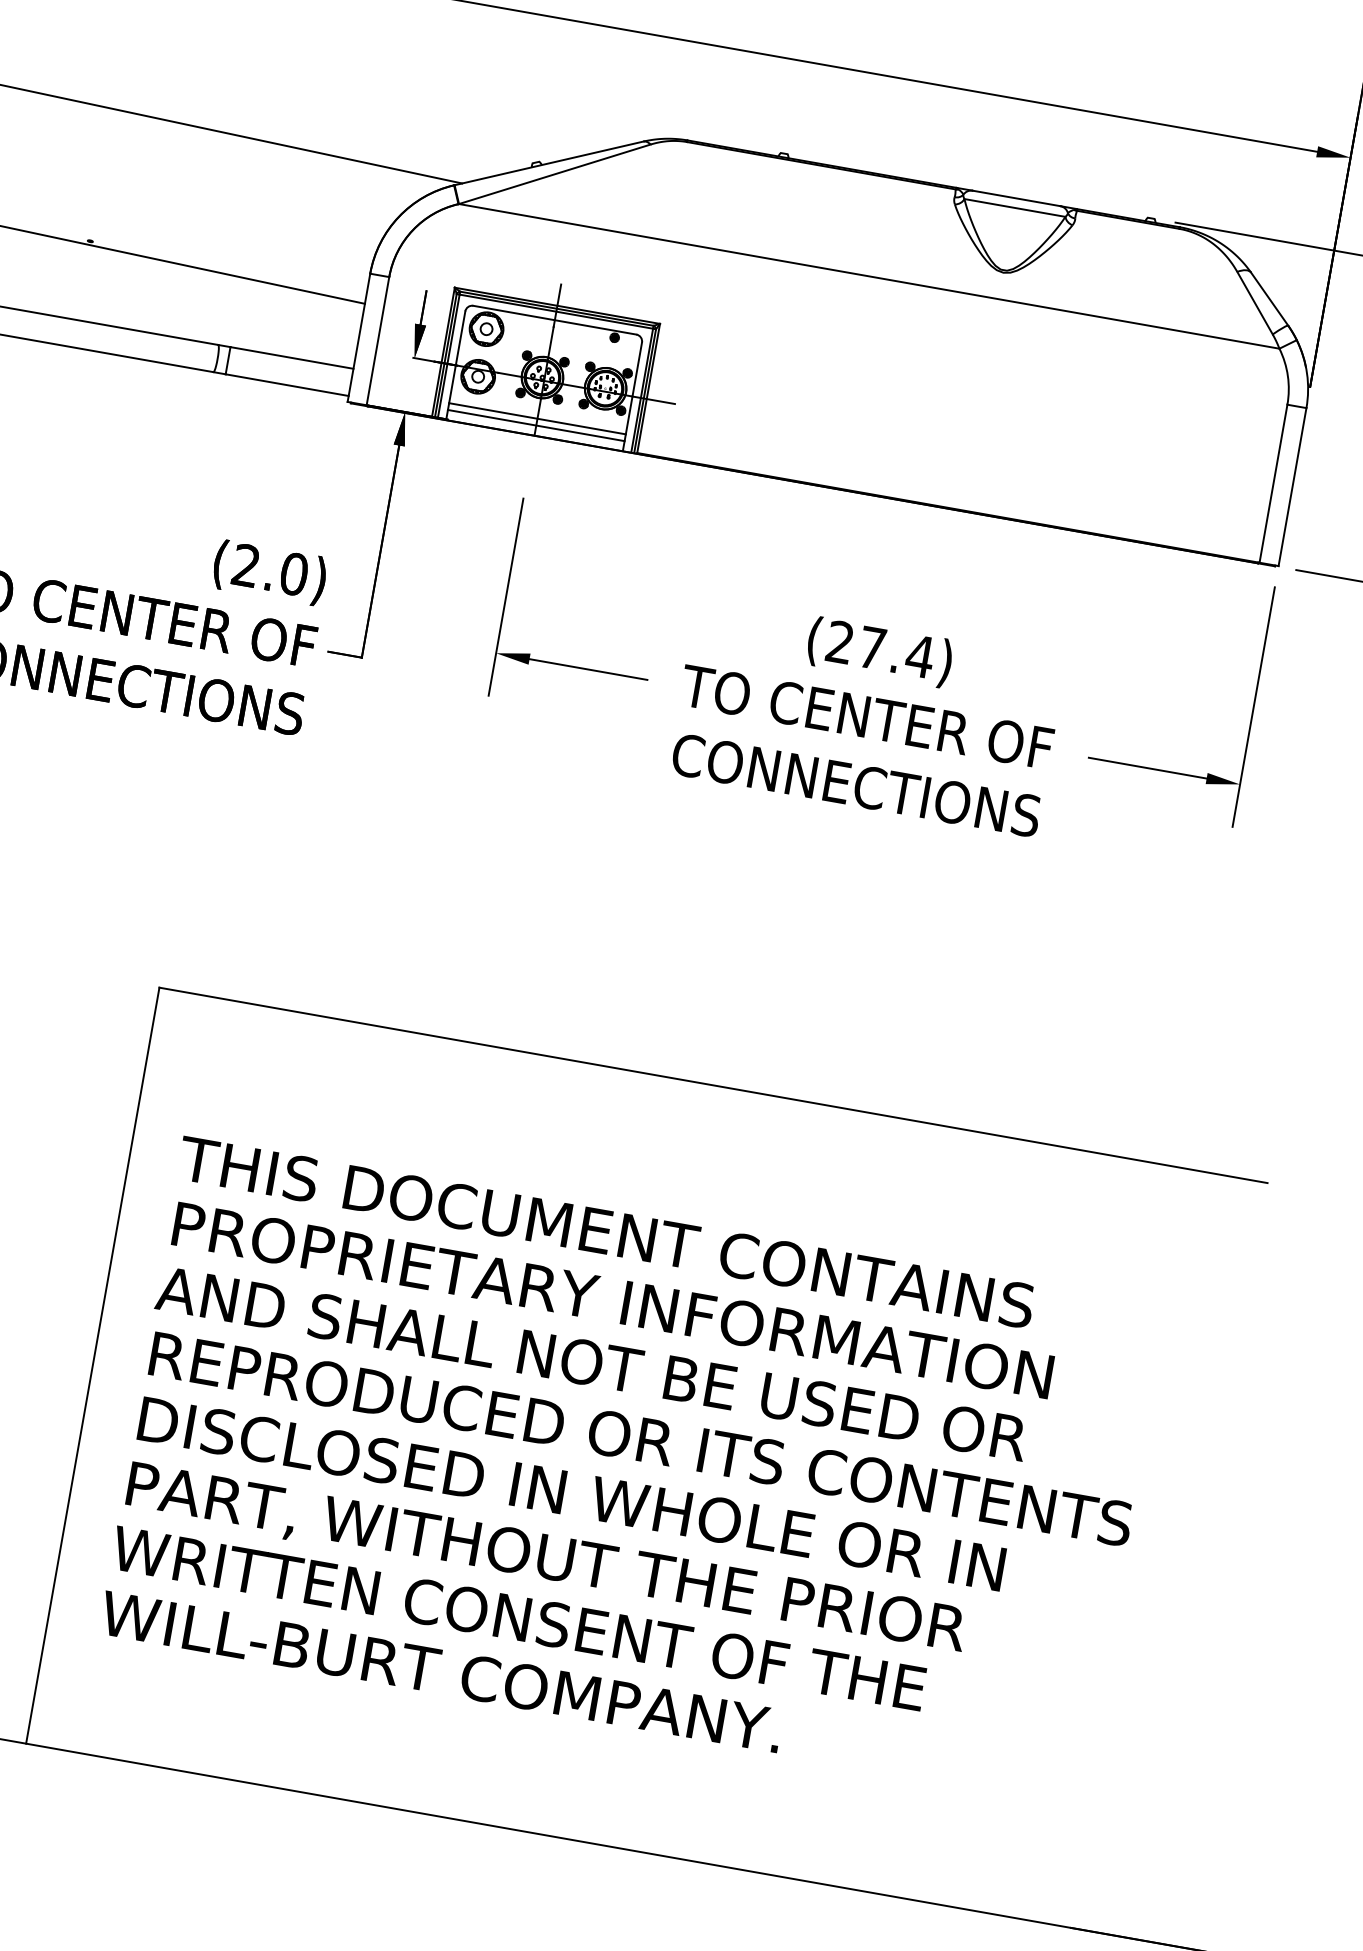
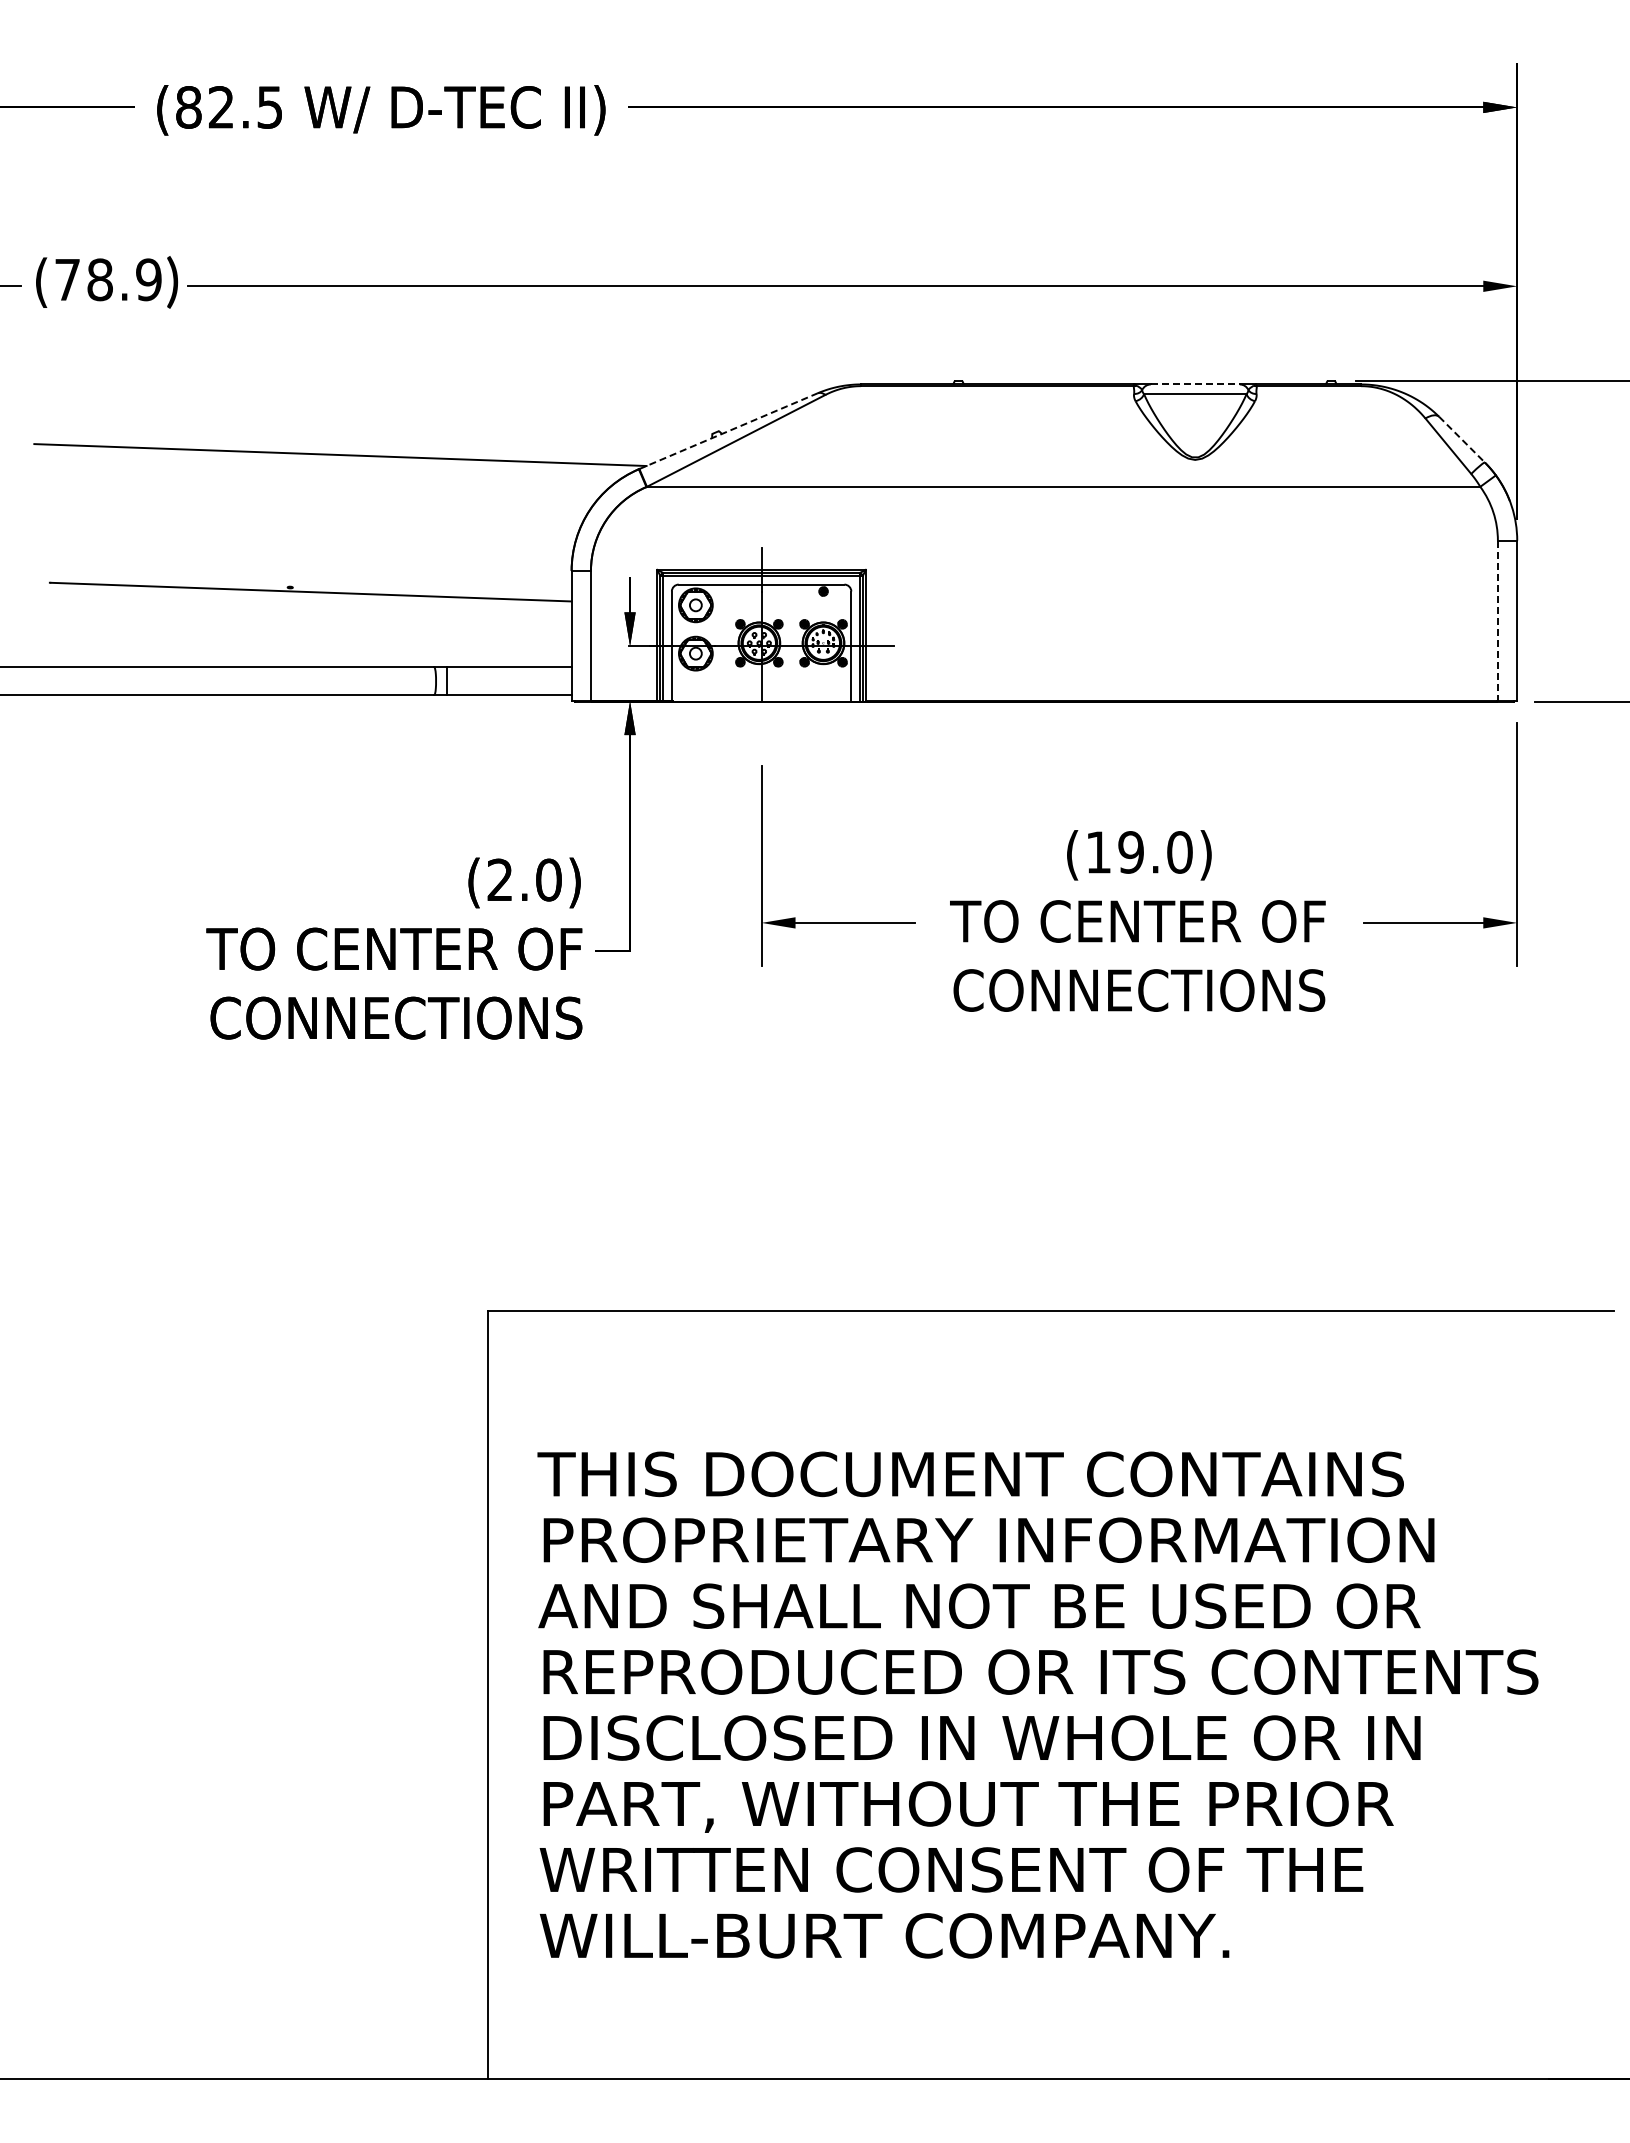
line: (548, 163) -> (728, 431), solid -> dashed
line: (1016, 198) -> (1195, 384), solid -> dashed
line: (1269, 300) -> (1462, 440), solid -> dashed
line: (537, 418) -> (761, 684), removed
line: (536, 425) -> (761, 691), removed
line: (1272, 484) -> (1497, 621), solid -> dashed
text: (880, 649) -> (1139, 852), (27.4) -> (19.0)

